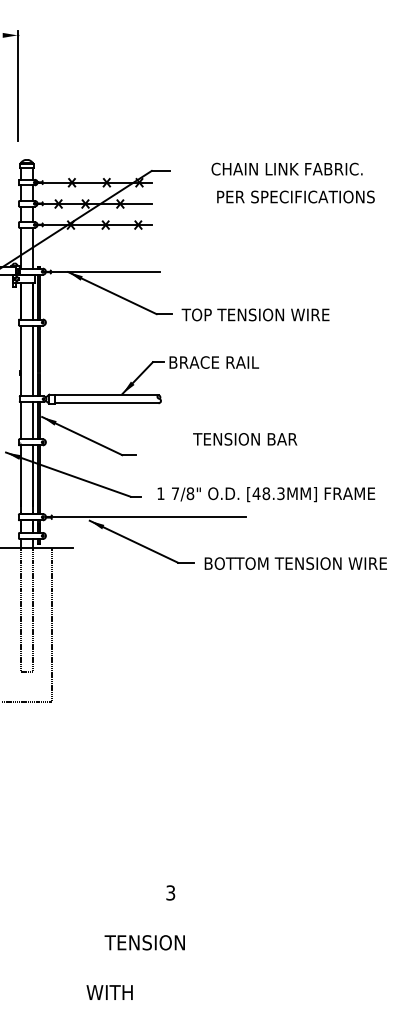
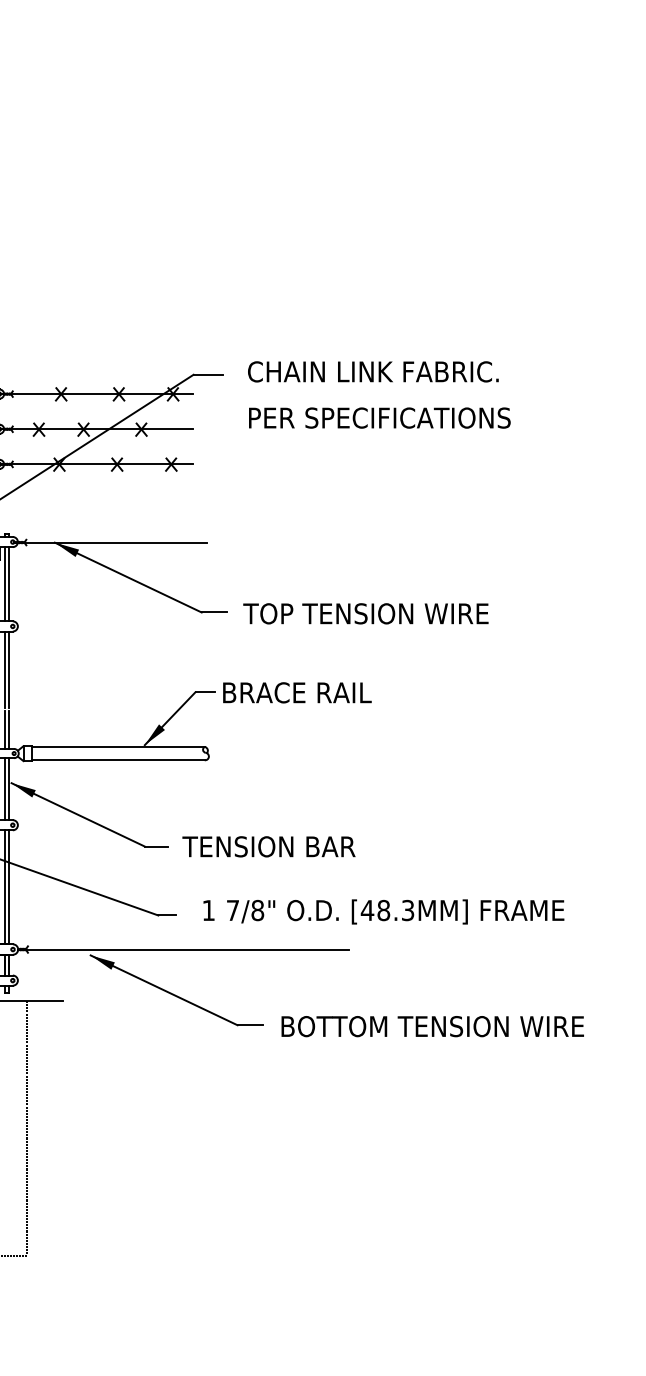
text: (286, 168) -> (372, 370), moved
text: (295, 196) -> (379, 417), moved
text: (245, 439) -> (269, 847), moved

